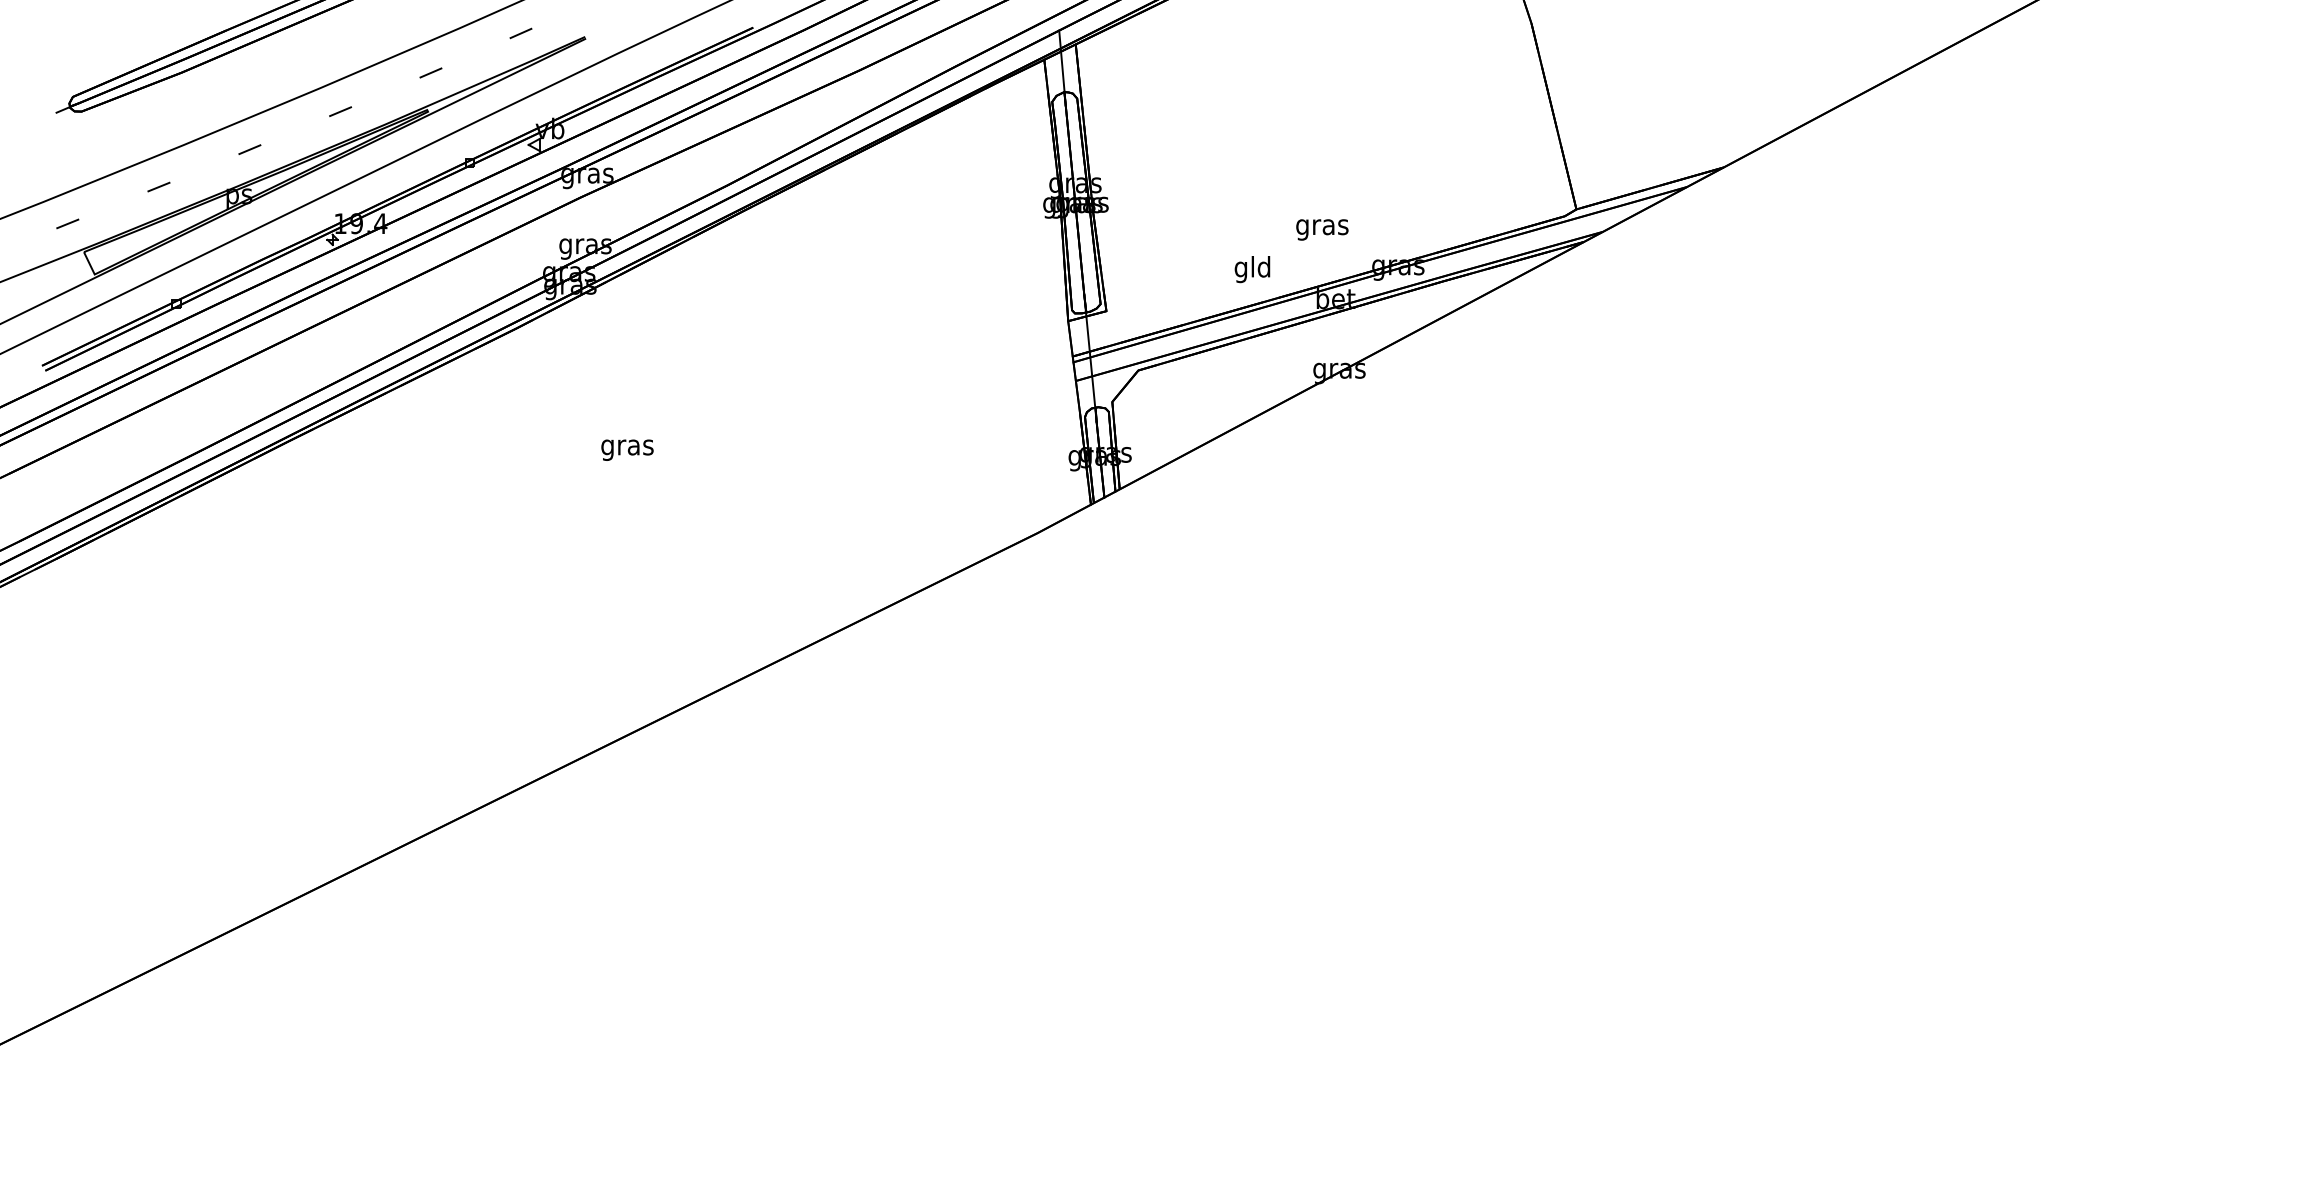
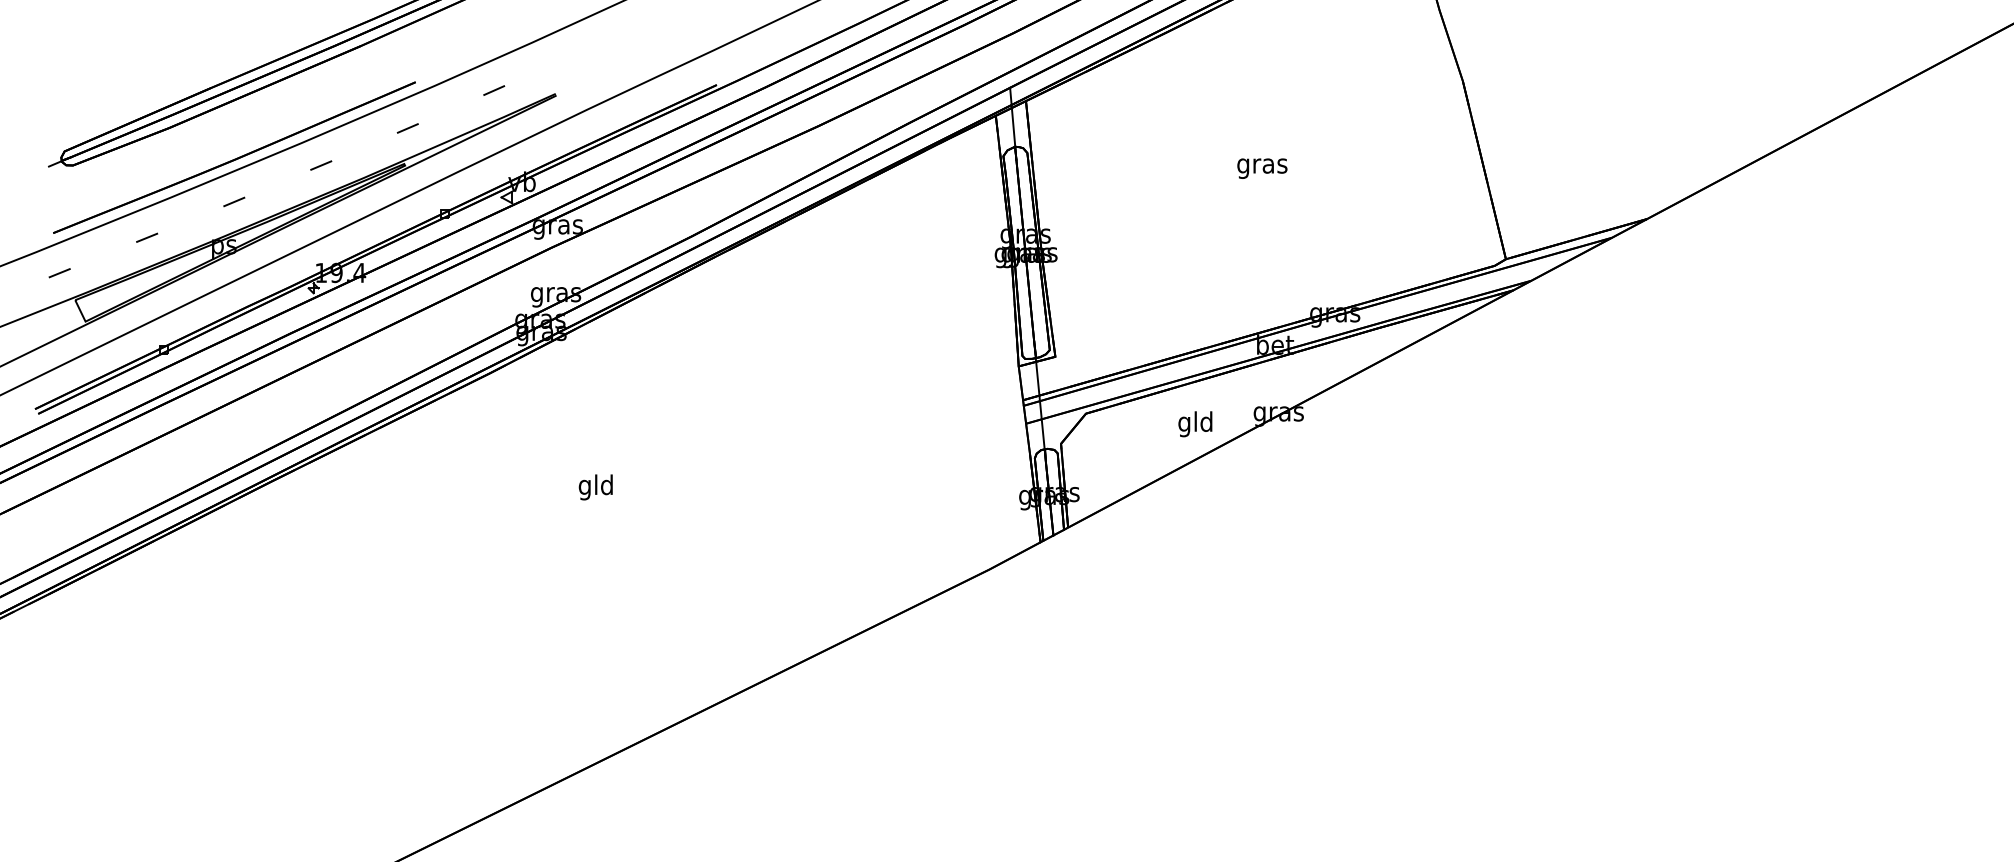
part: (249, 103) -> (233, 157), added
text: (1322, 229) -> (1262, 168), moved
text: (1252, 269) -> (1195, 424), moved
text: (627, 446) -> (596, 486), gras -> gld

